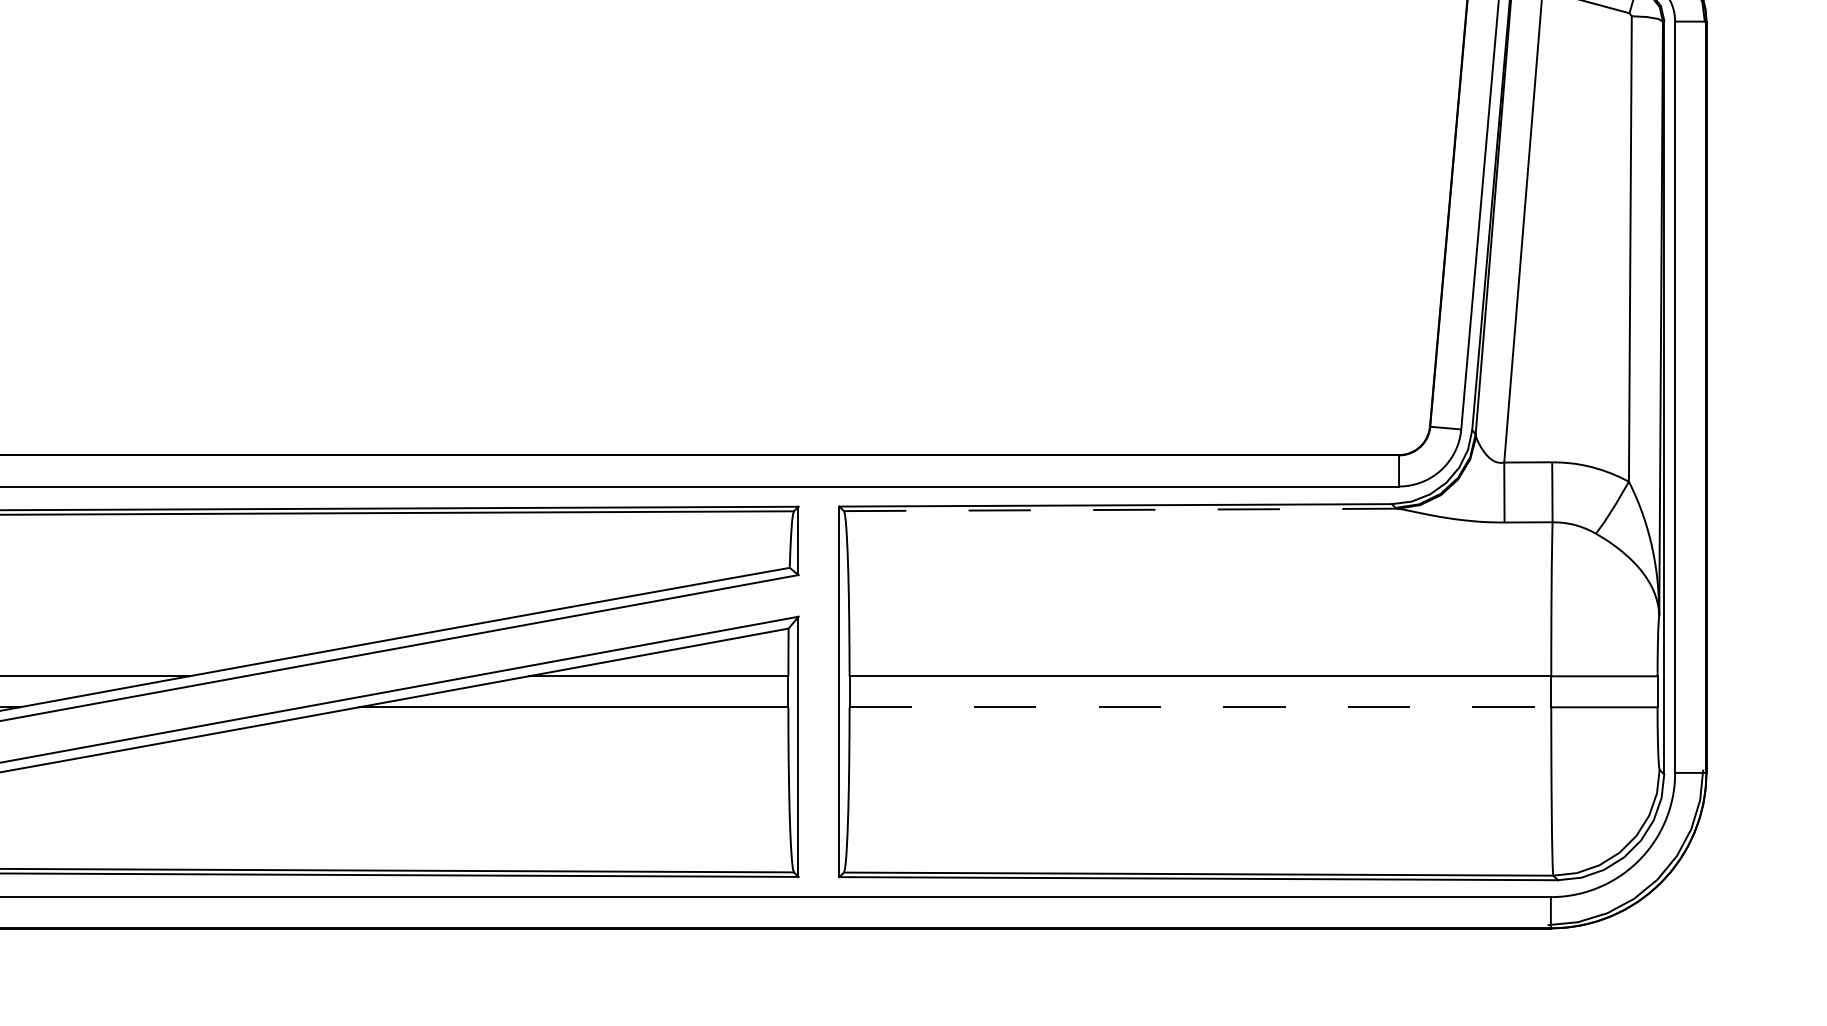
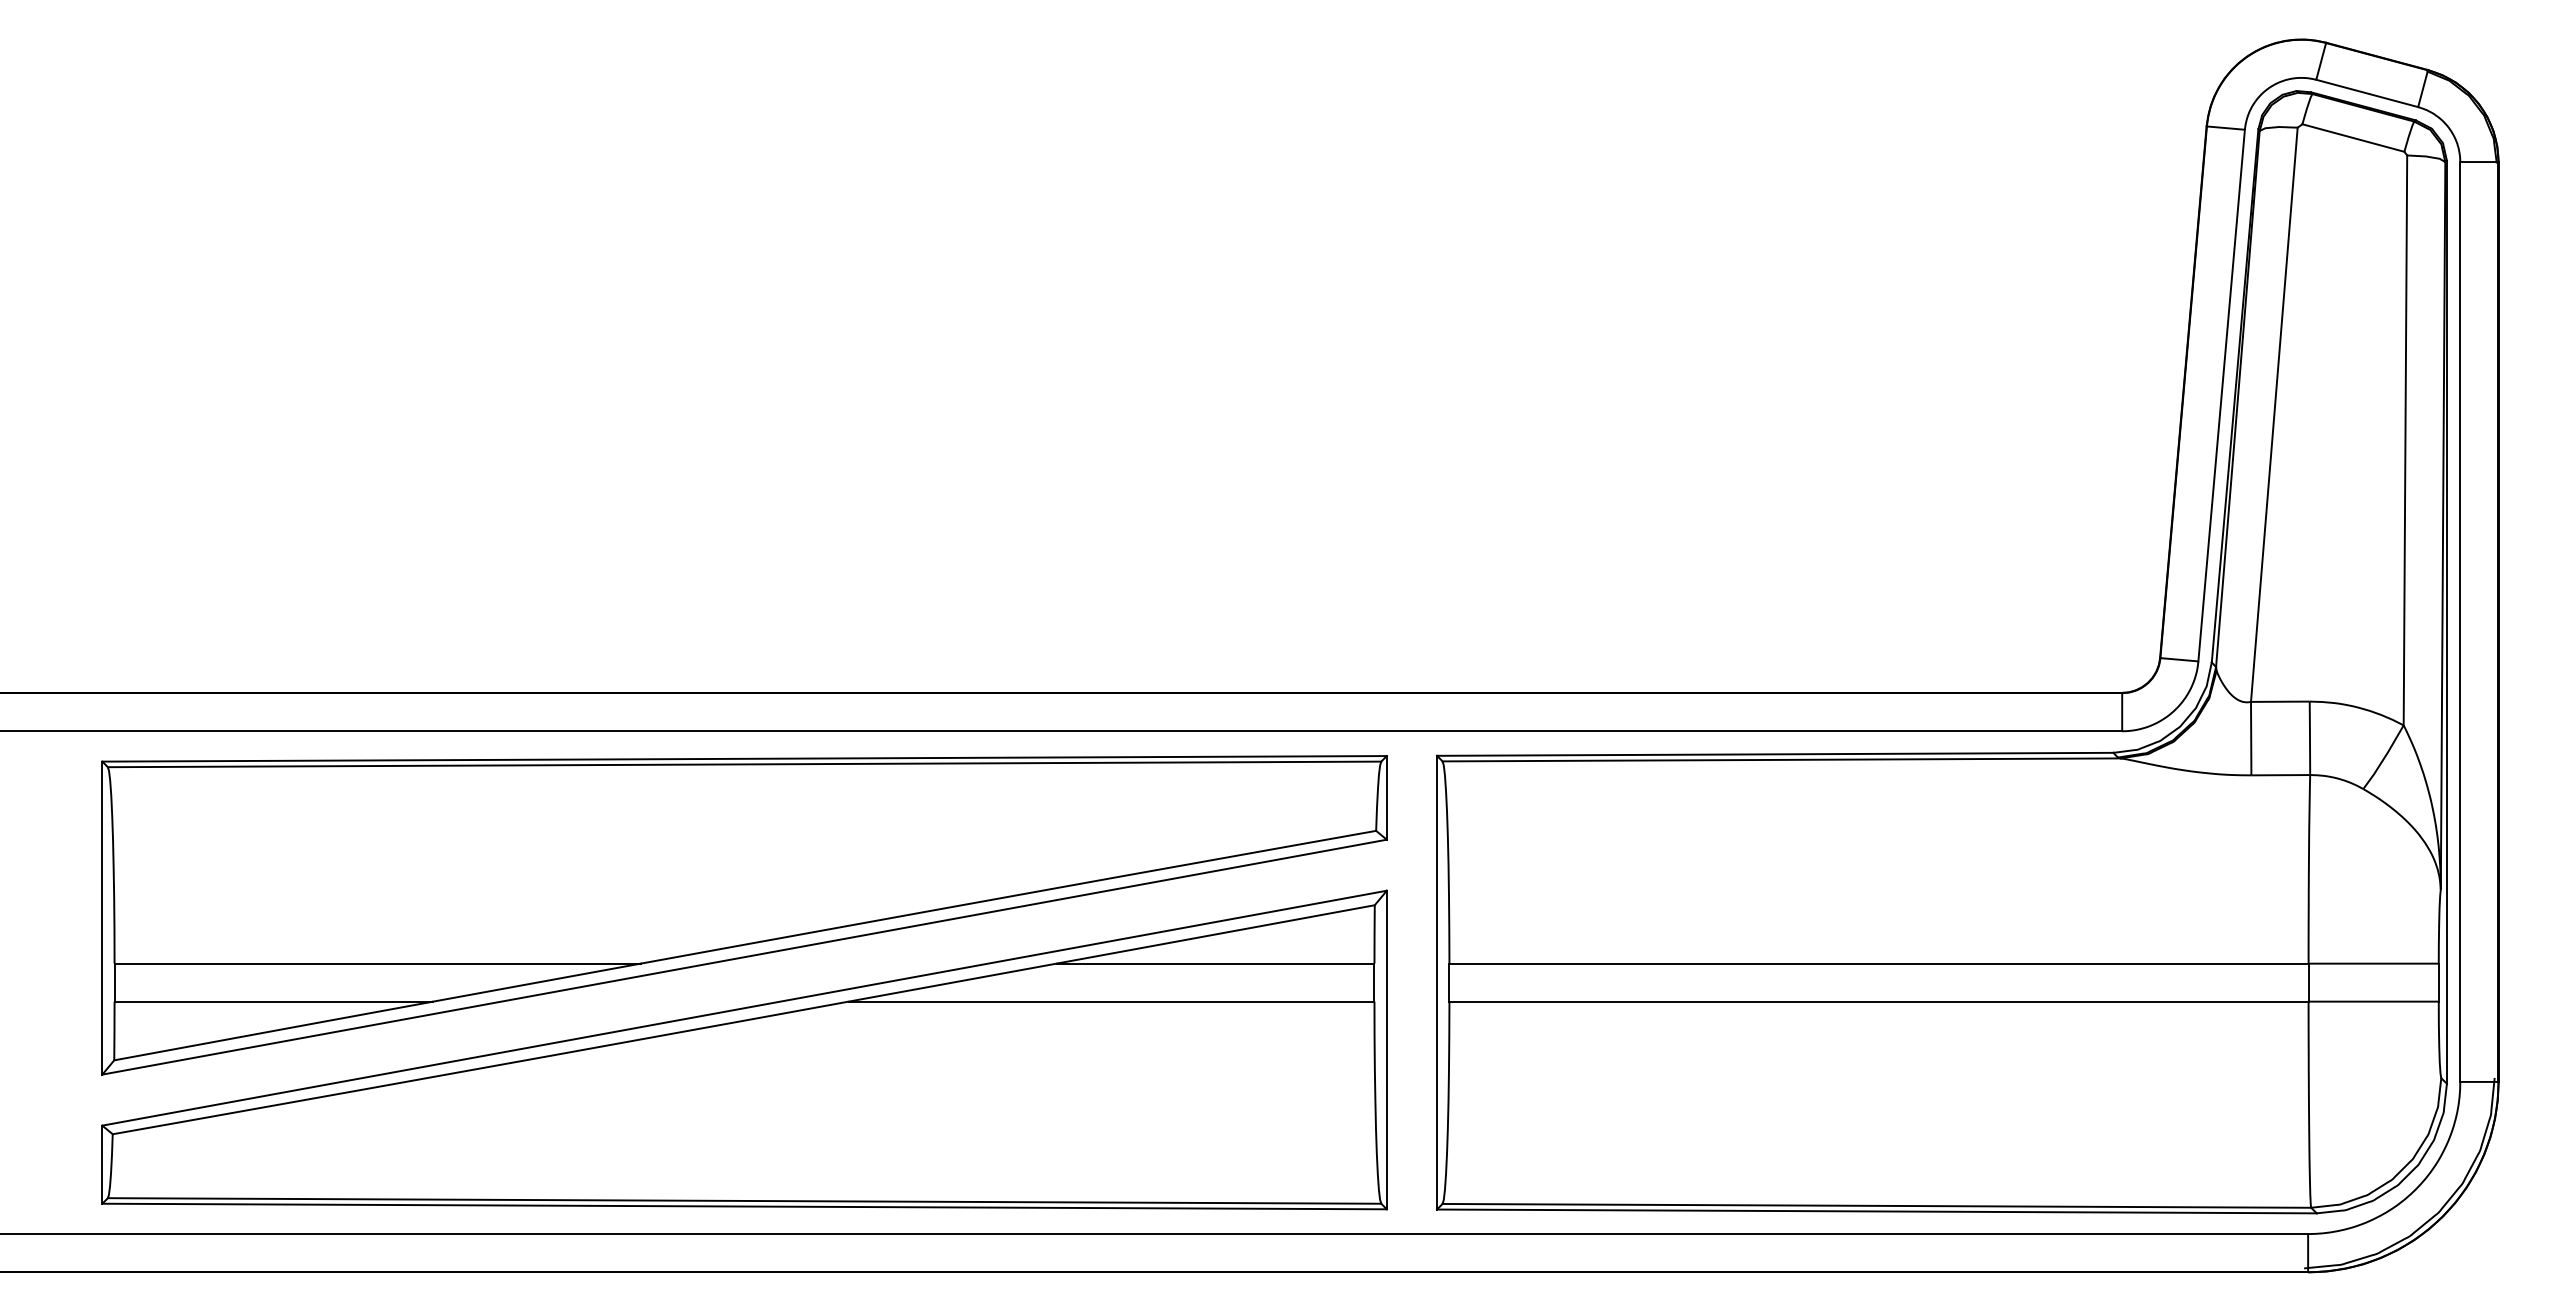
line: (1121, 509) -> (1782, 759), dashed -> solid
line: (1200, 707) -> (1879, 1001), dashed -> solid

